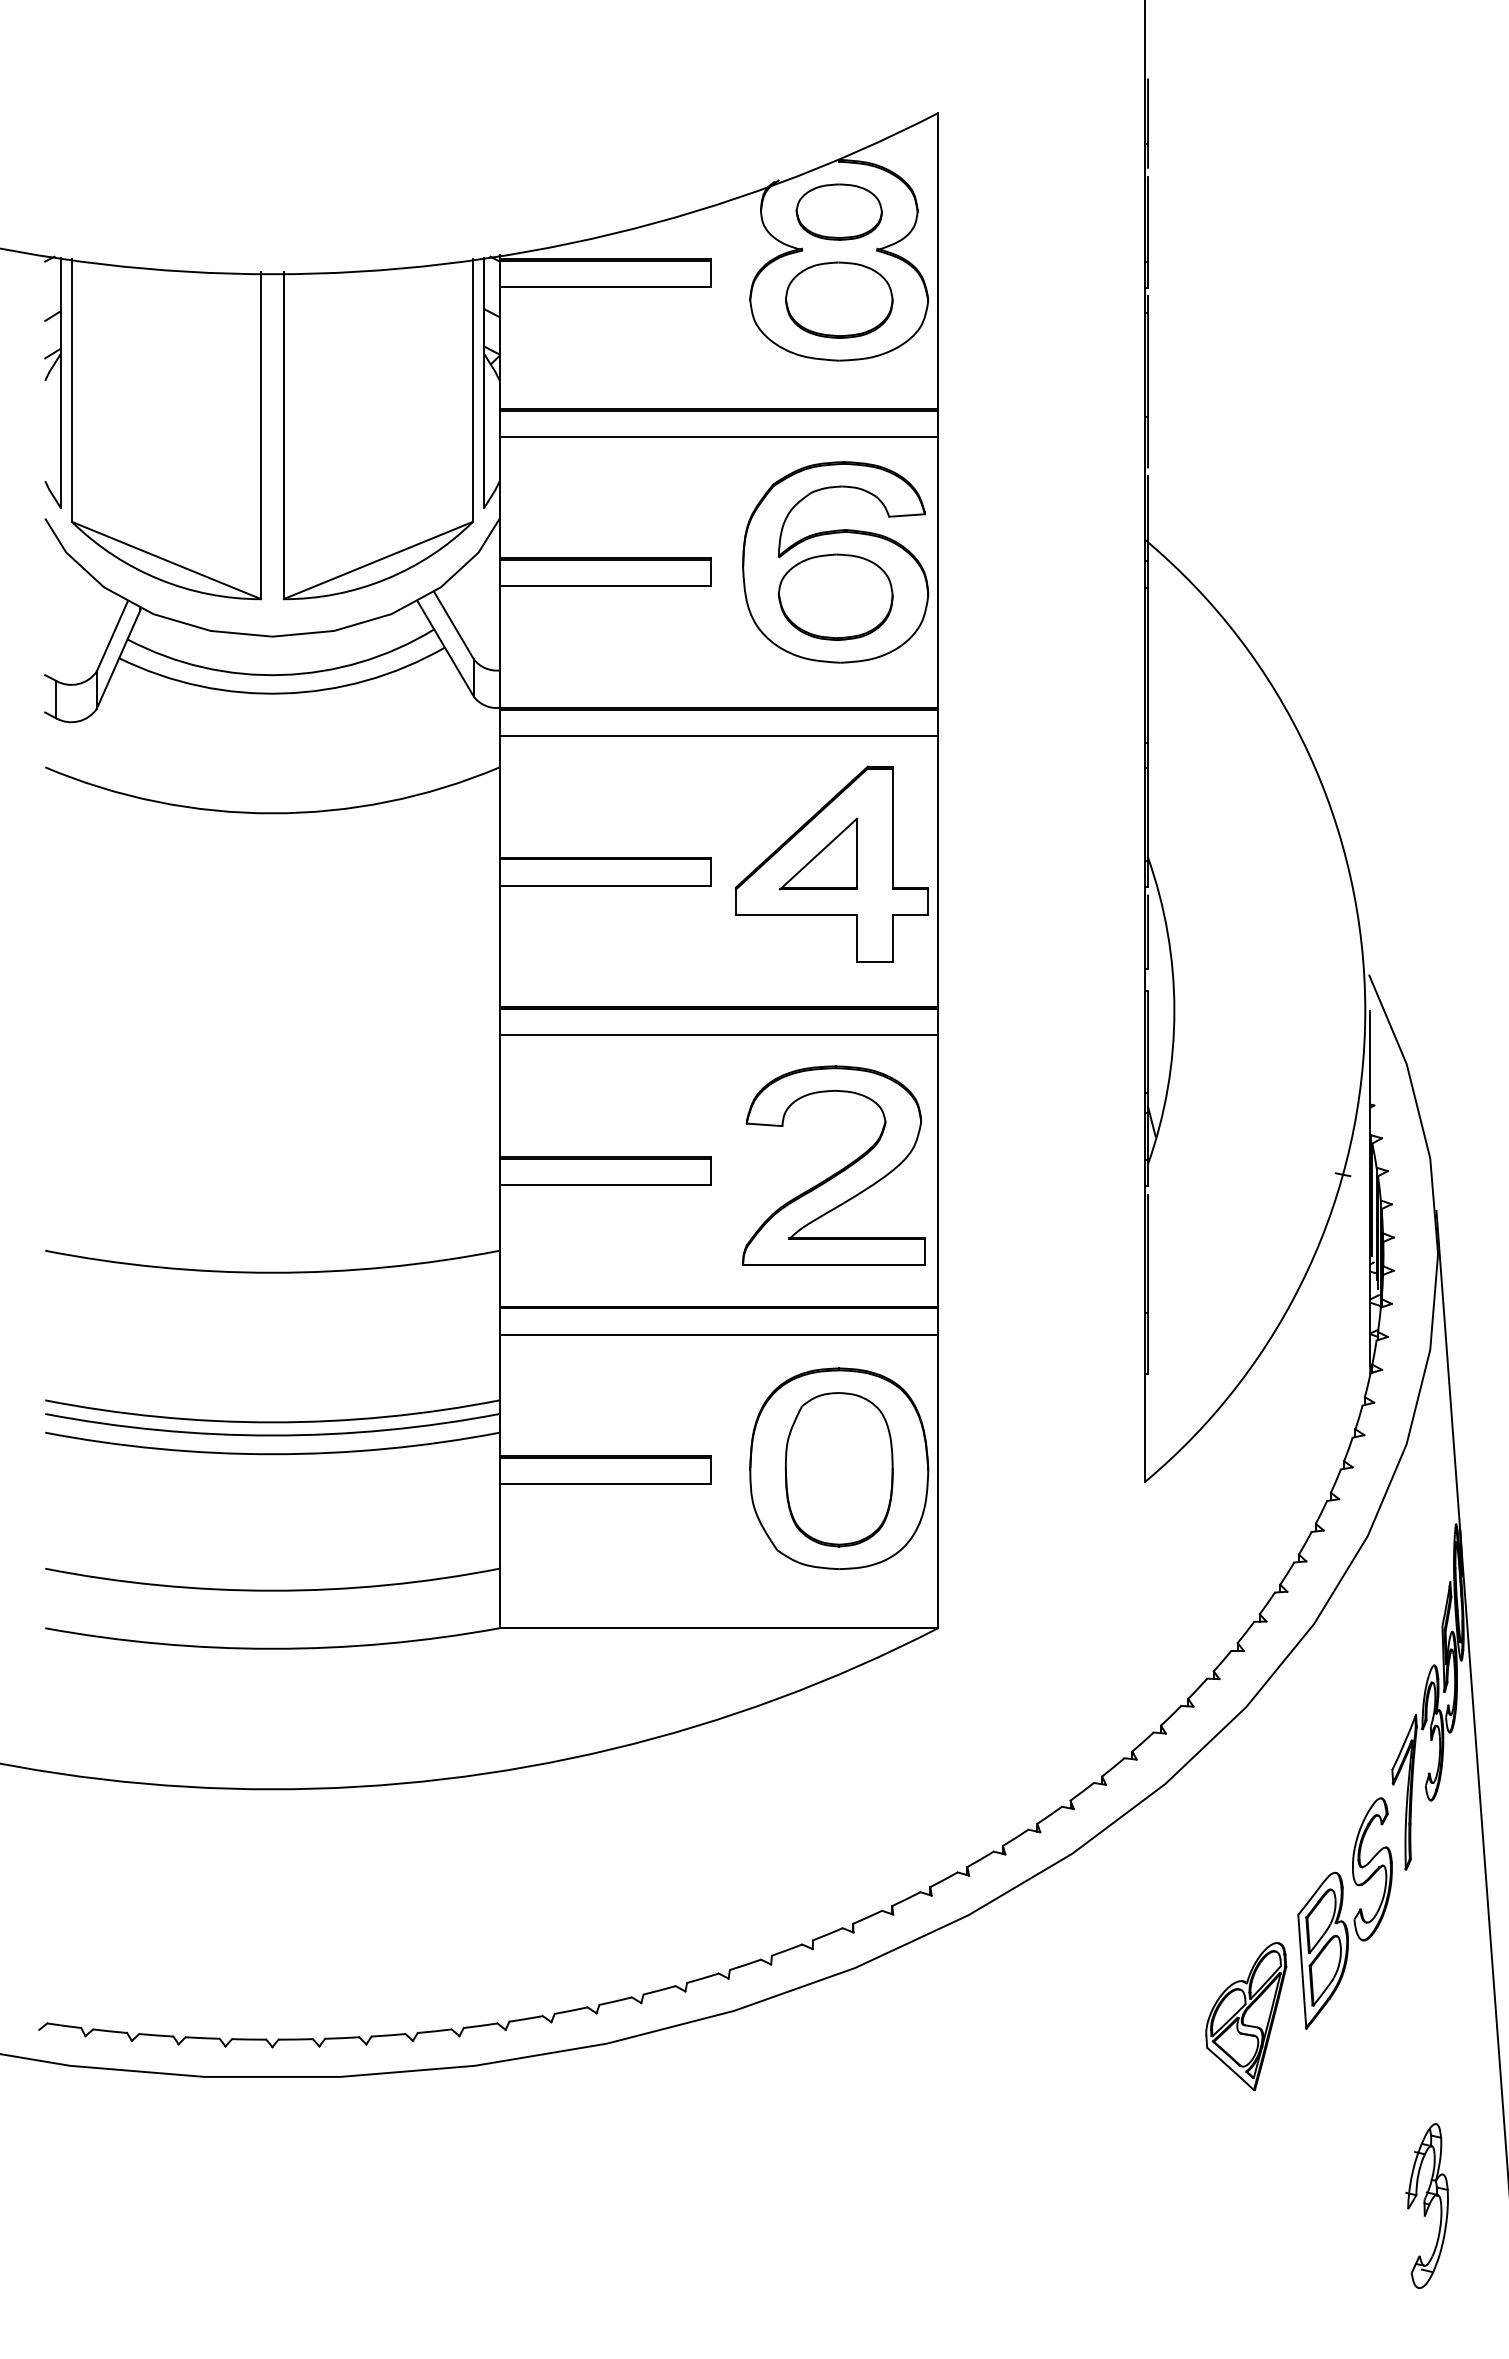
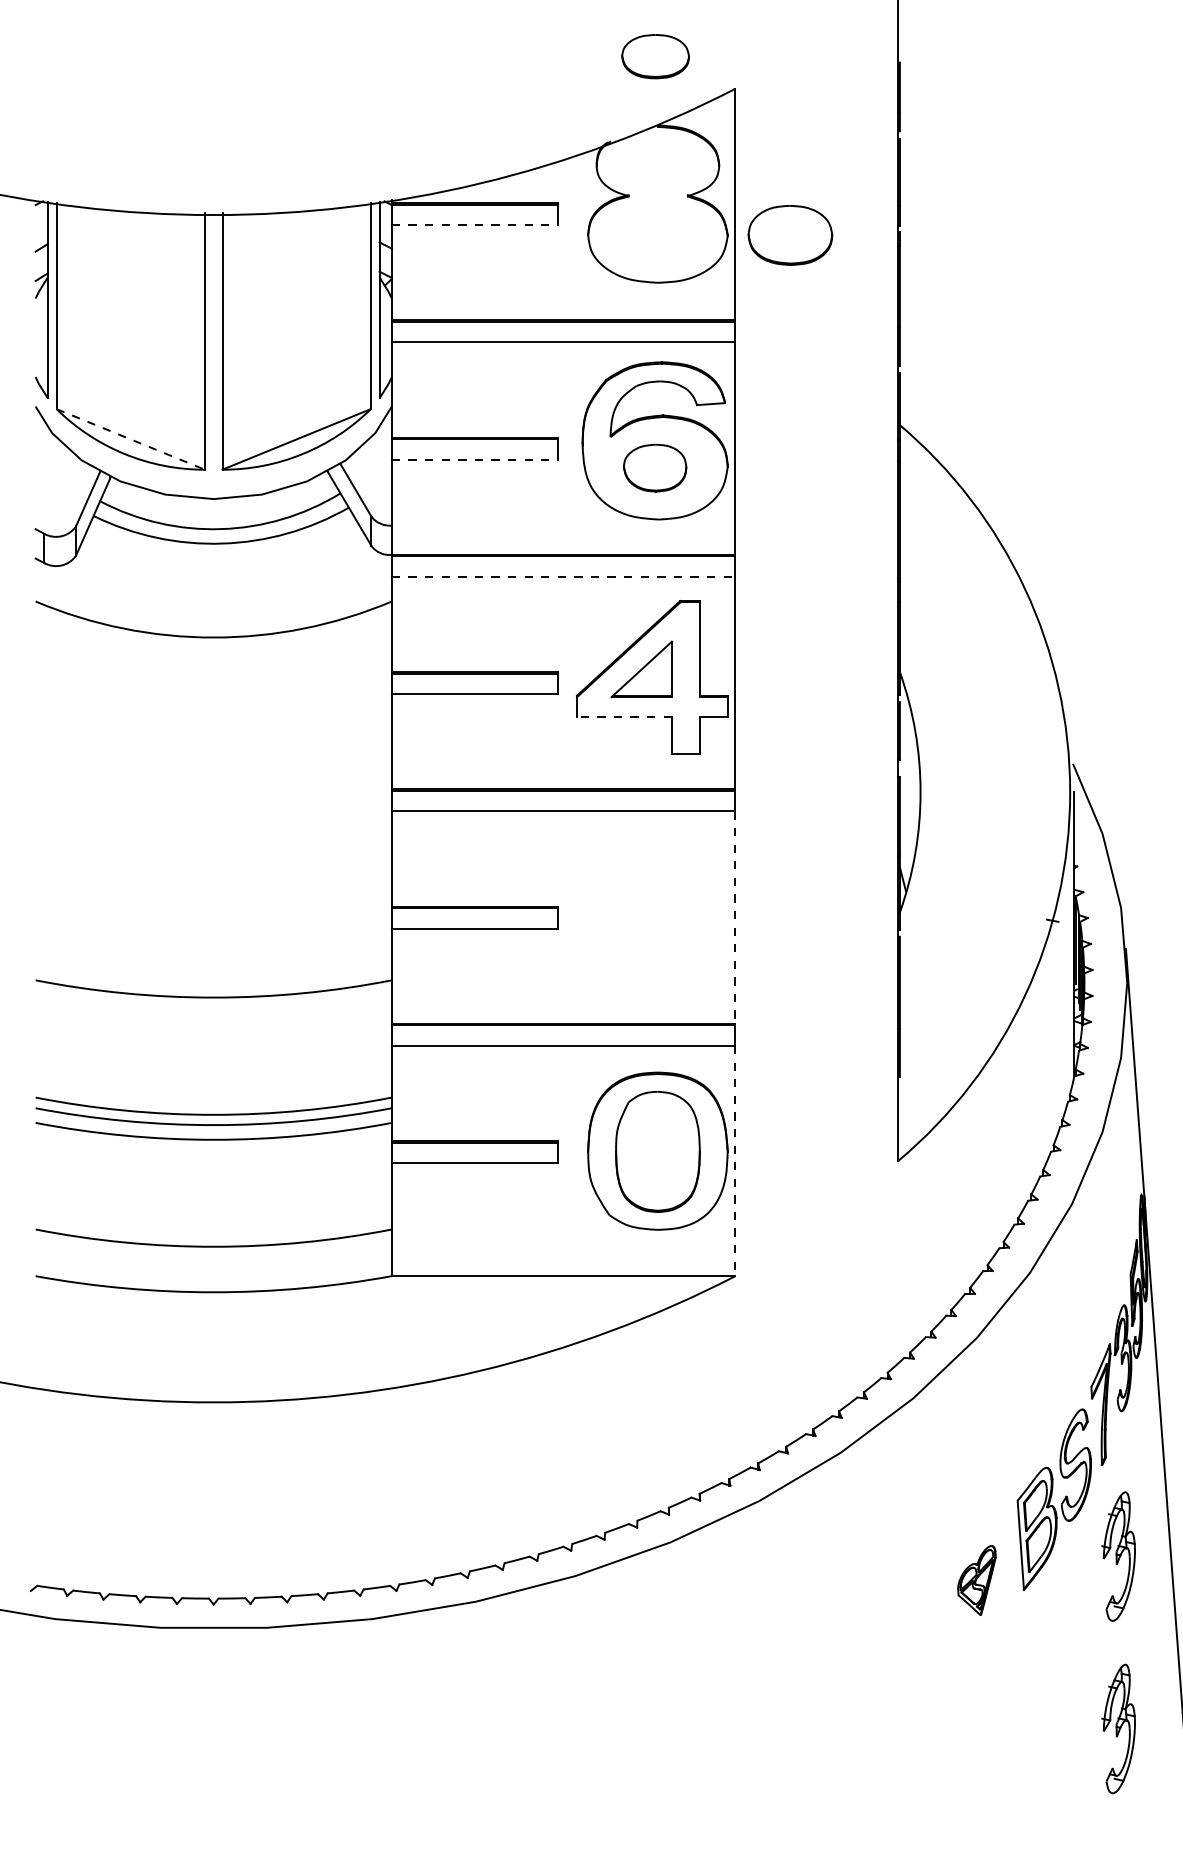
part: (838, 211) -> (654, 56), moved
line: (605, 287) -> (474, 225), solid -> dashed
part: (839, 299) -> (790, 234), moved
line: (167, 560) -> (131, 439), solid -> dashed
line: (605, 586) -> (474, 459), solid -> dashed
part: (835, 596) -> (654, 467), size x0.7
line: (719, 736) -> (564, 577), solid -> dashed
line: (796, 914) -> (624, 716), solid -> dashed
line: (938, 1170) -> (735, 917), solid -> dashed
part: (837, 1171) -> (656, 918), removed
line: (938, 1481) -> (735, 1161), solid -> dashed
part: (1426, 1985) -> (1118, 1556), added
part: (1246, 2016) -> (977, 1580), size x0.6

